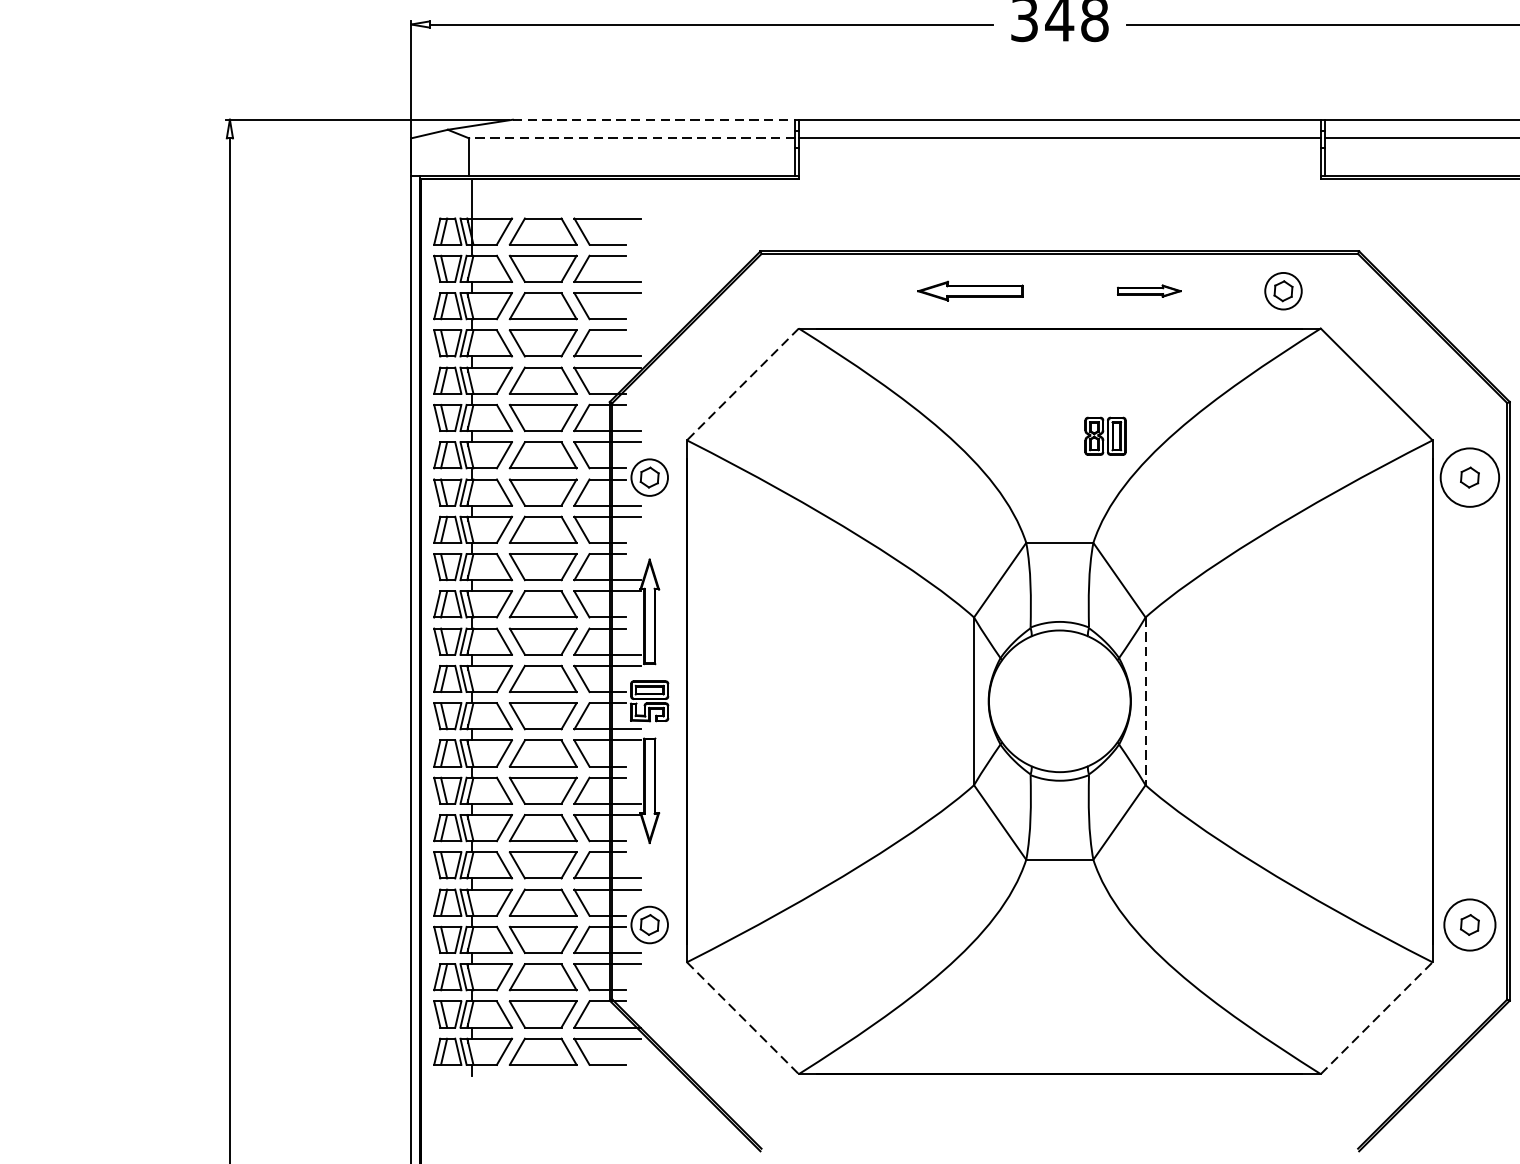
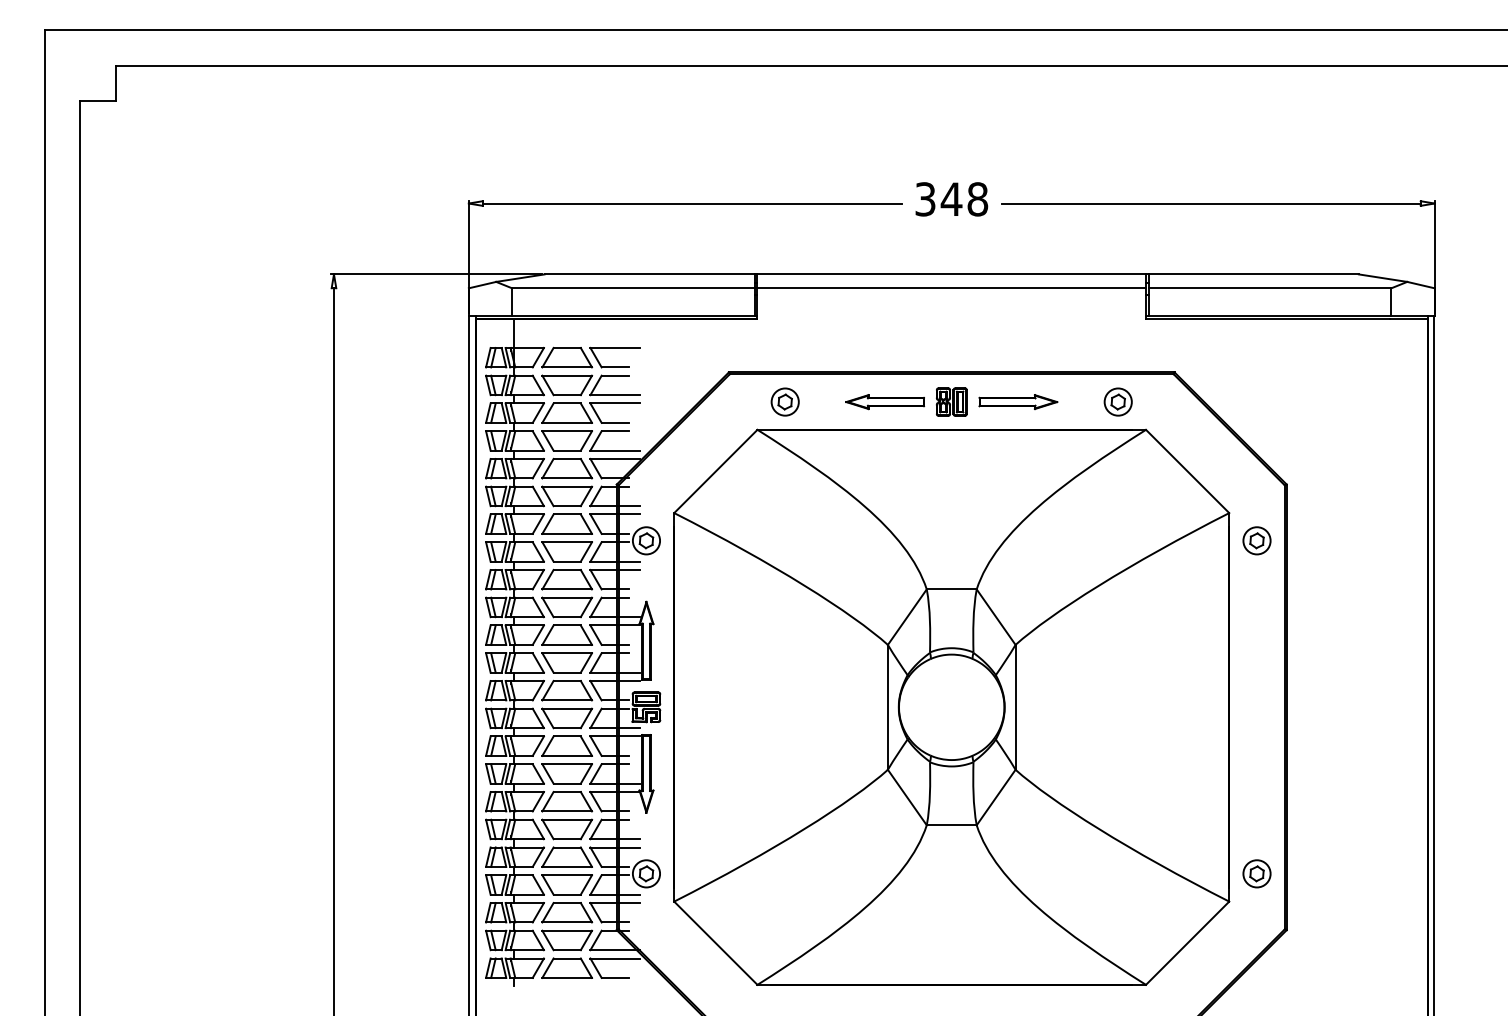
line: (655, 119) -> (650, 274), dashed -> solid
line: (630, 138) -> (632, 288), dashed -> solid
part: (835, 290) -> (784, 401), added
part: (1149, 290) -> (1018, 401), size x1.67
line: (742, 384) -> (715, 471), dashed -> solid
part: (1105, 435) -> (951, 401), moved
circle: (1469, 477) -> (1256, 540), size x0.62
line: (1145, 701) -> (1015, 707), dashed -> solid
circle: (1469, 924) -> (1256, 873), size x0.71
line: (742, 1018) -> (715, 943), dashed -> solid
line: (1376, 1018) -> (1187, 943), dashed -> solid

